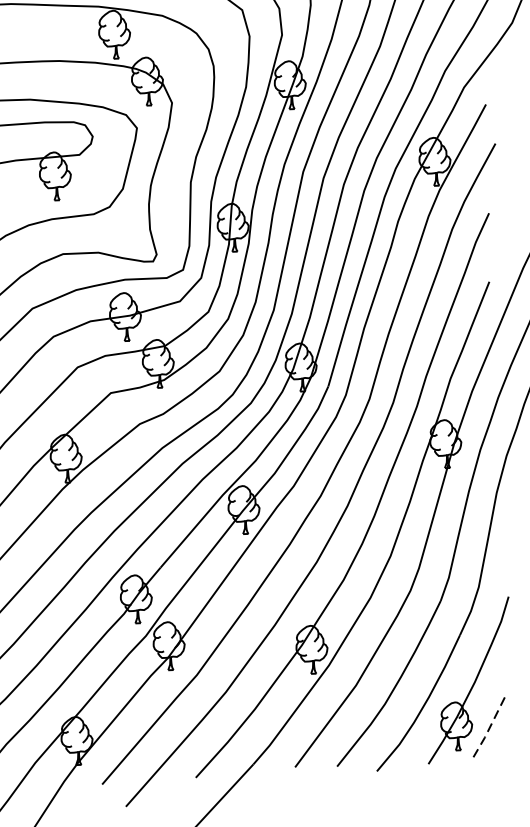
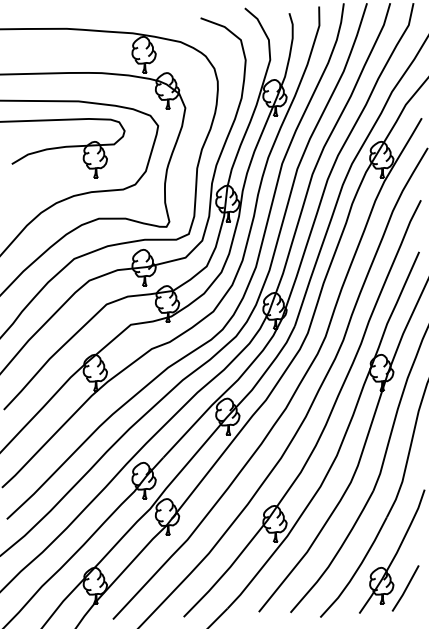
line: (488, 729) -> (405, 589), dashed -> solid

